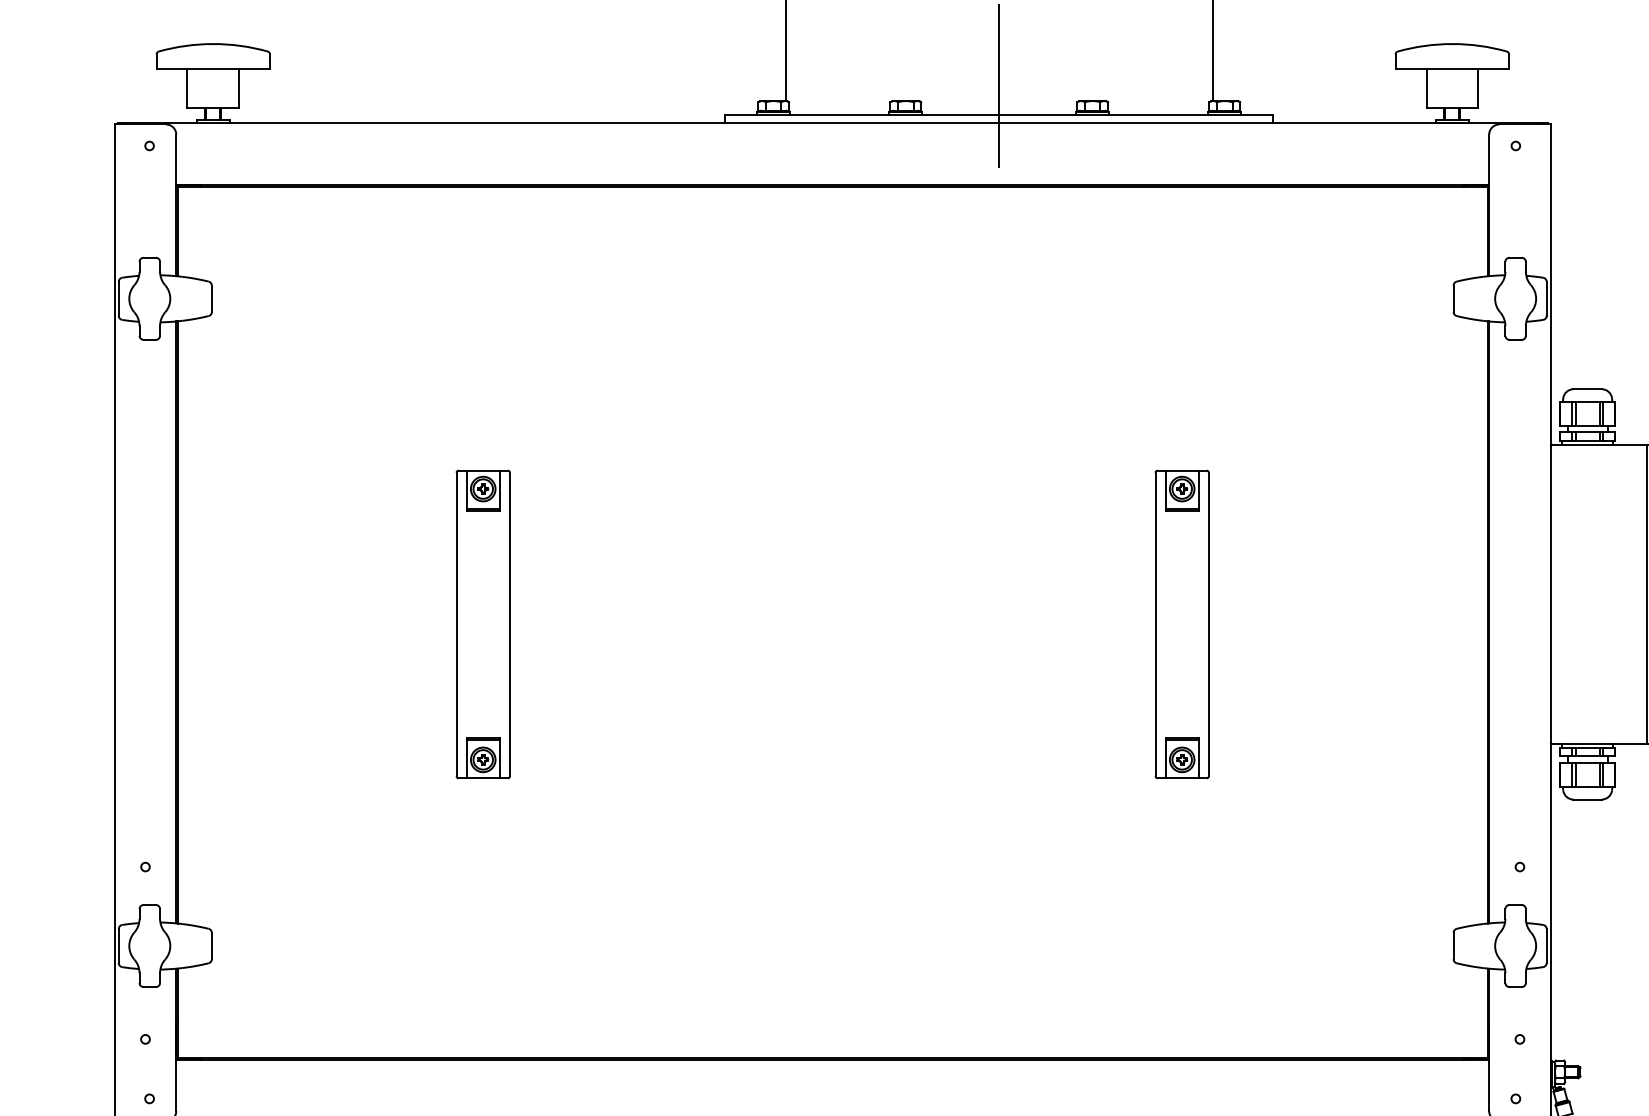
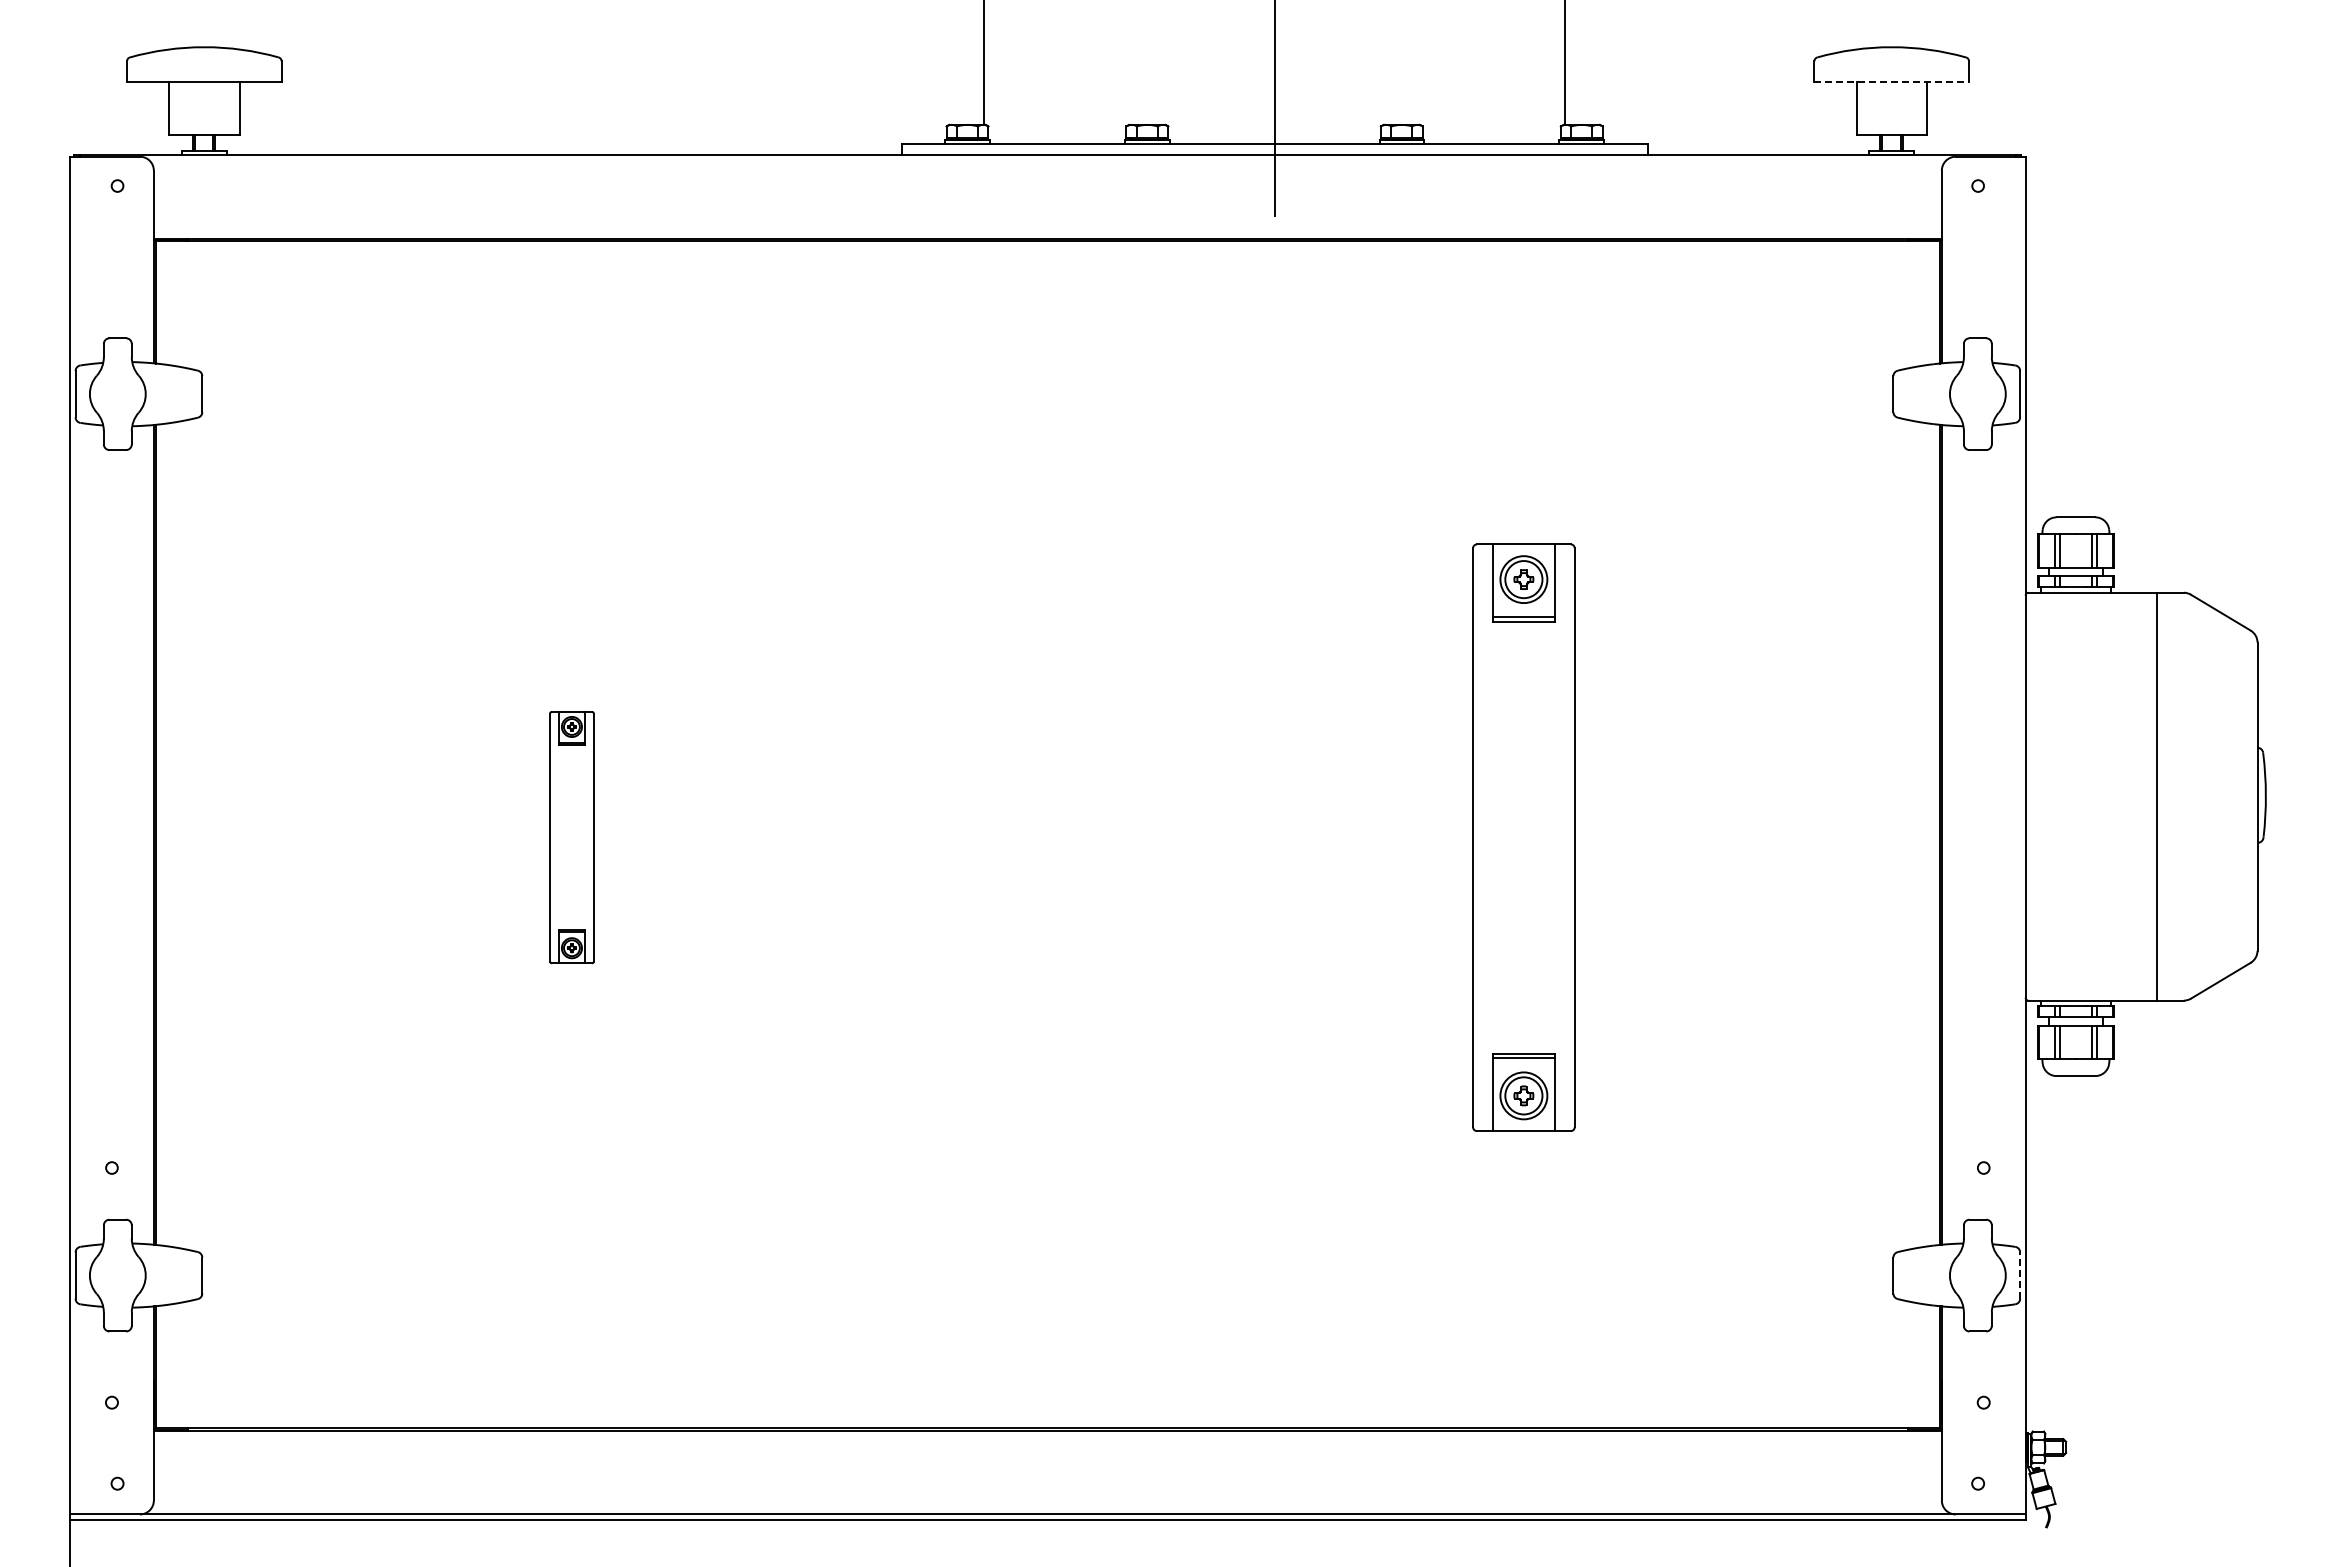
line: (1452, 69) -> (1892, 81), solid -> dashed
part: (482, 624) -> (571, 837), size x0.6
part: (1181, 624) -> (1523, 837), size x1.4
line: (1546, 945) -> (2020, 1275), solid -> dashed

